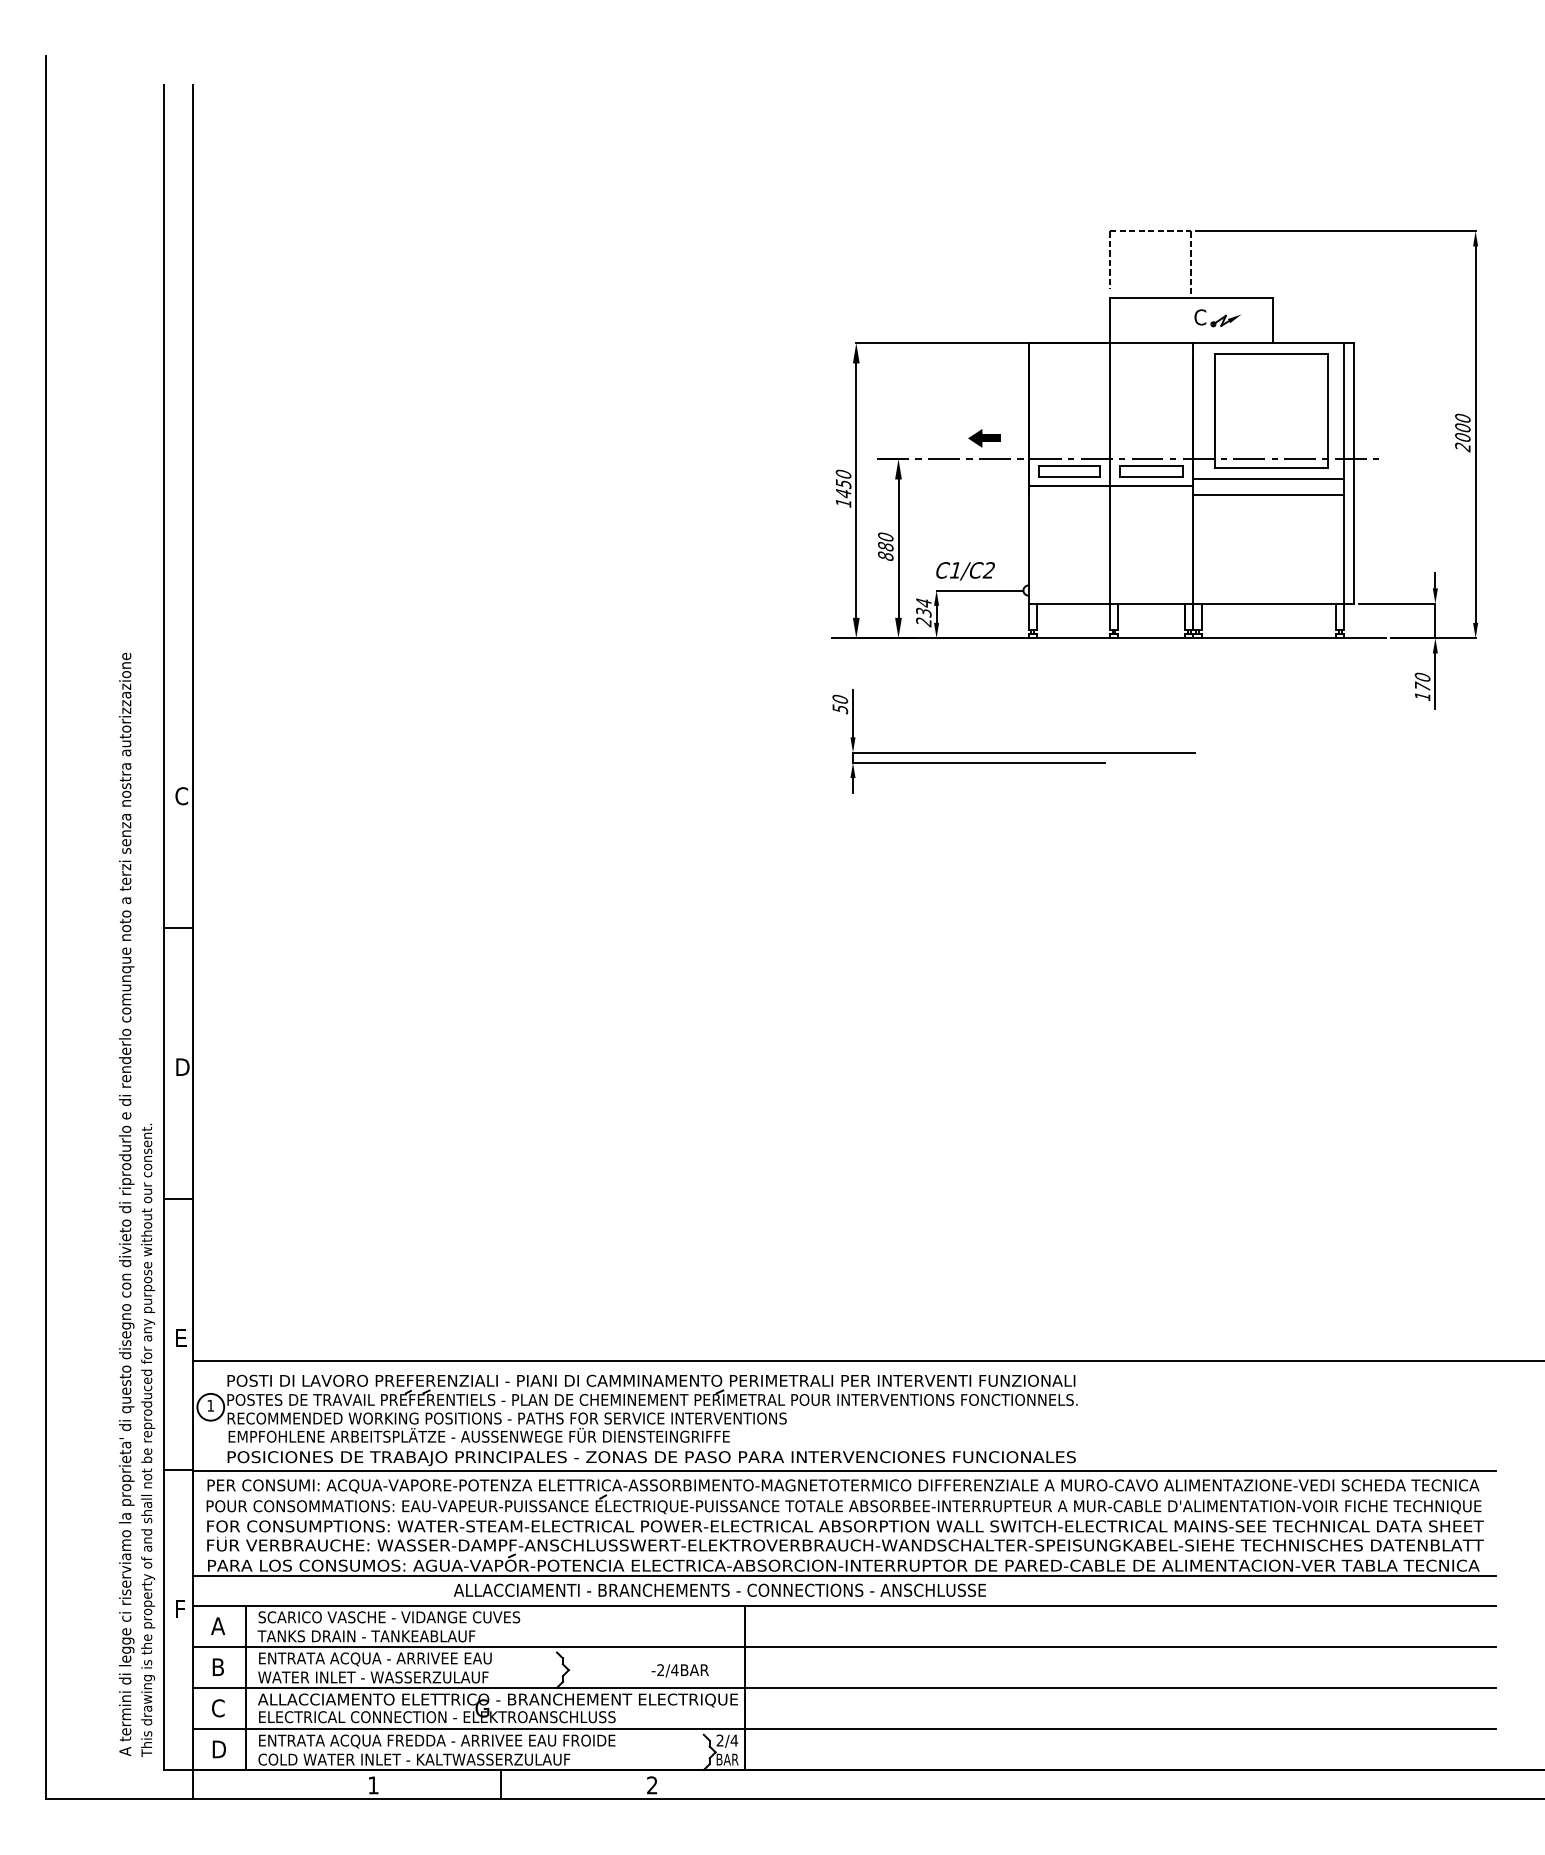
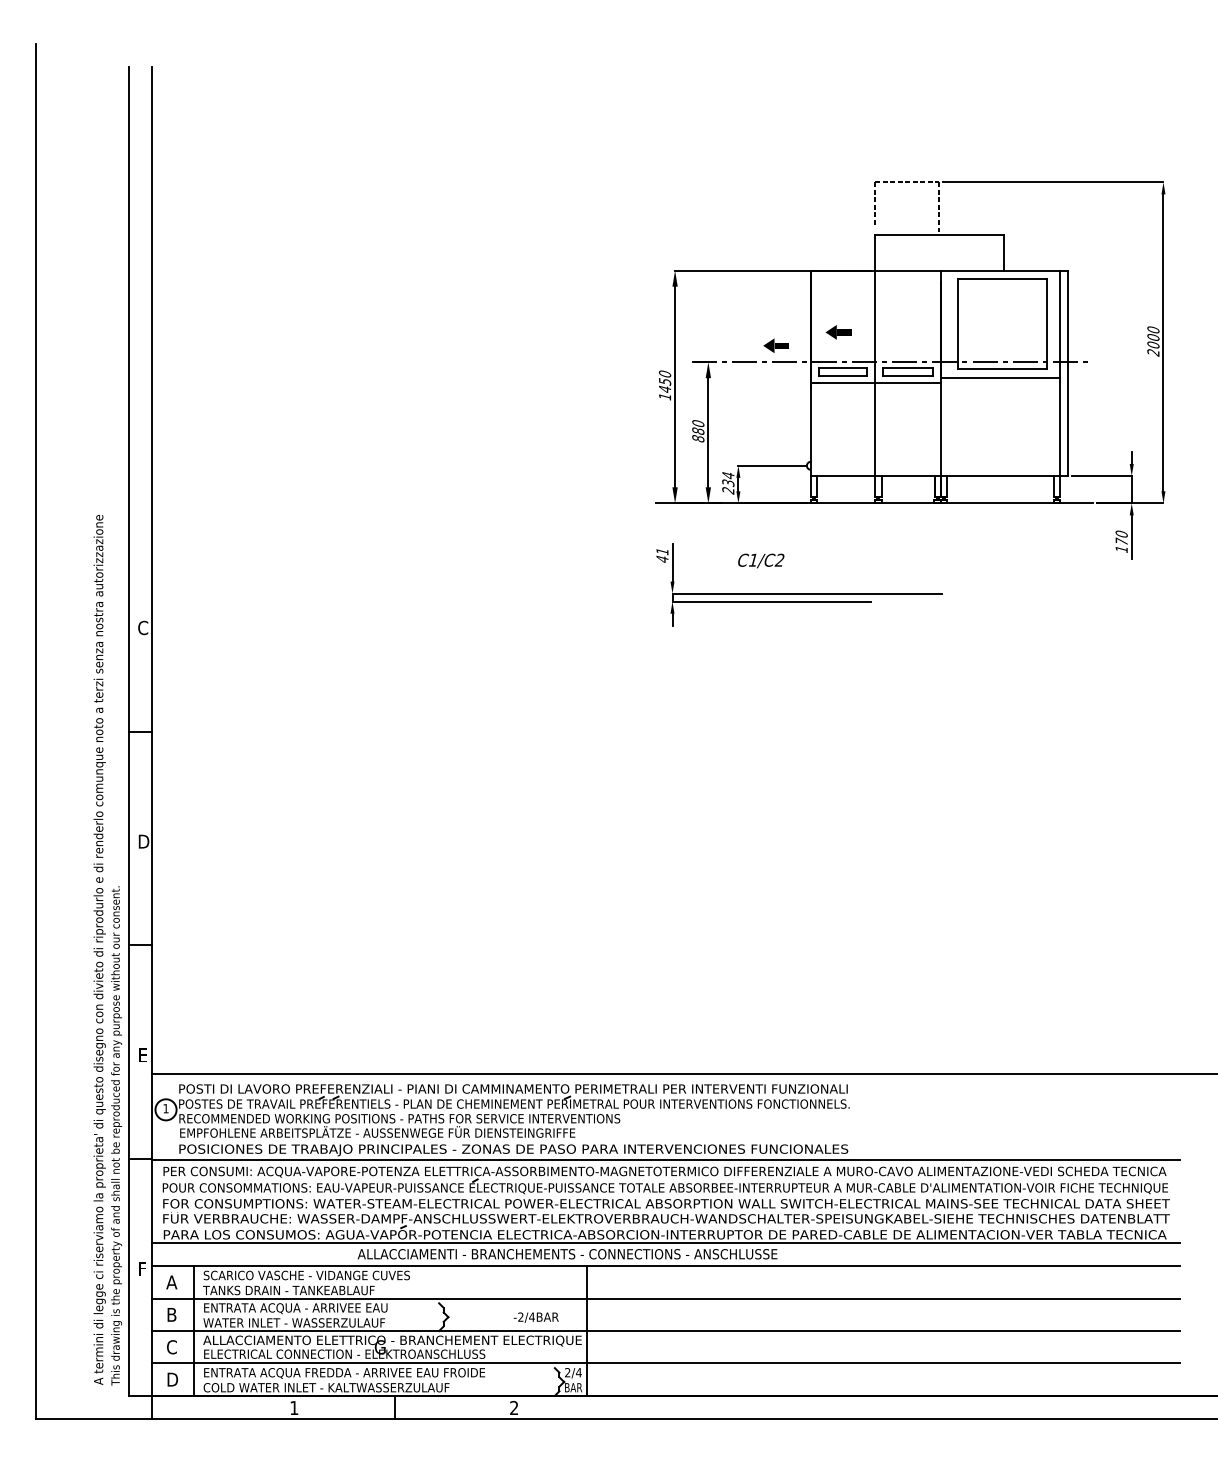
part: (1217, 318) -> (959, 251), removed
part: (1063, 421) -> (838, 332), added
line: (1268, 494) -> (1000, 390), removed
text: (965, 571) -> (761, 561), moved
text: (840, 704) -> (662, 555), 50 -> 41

